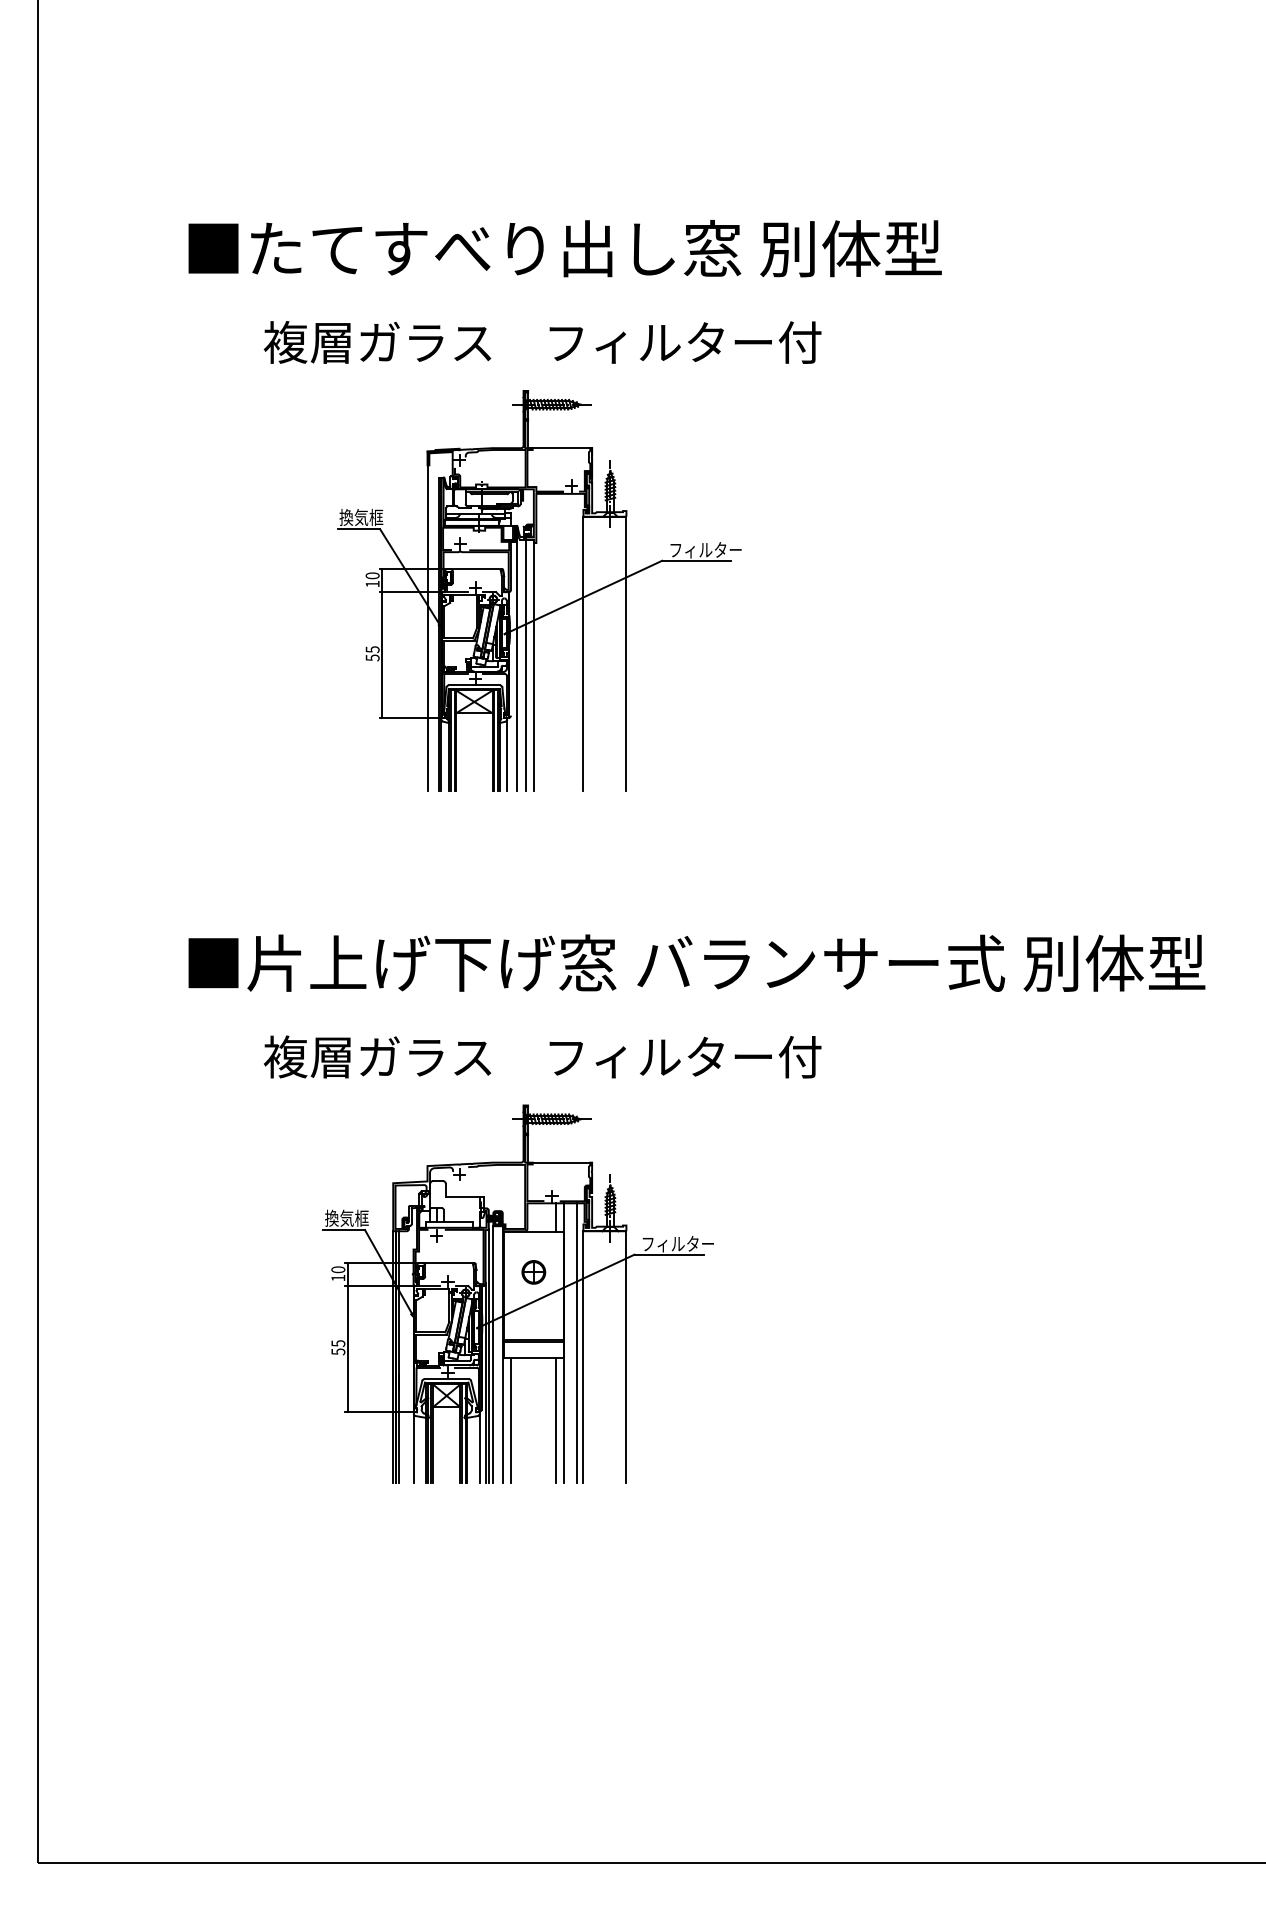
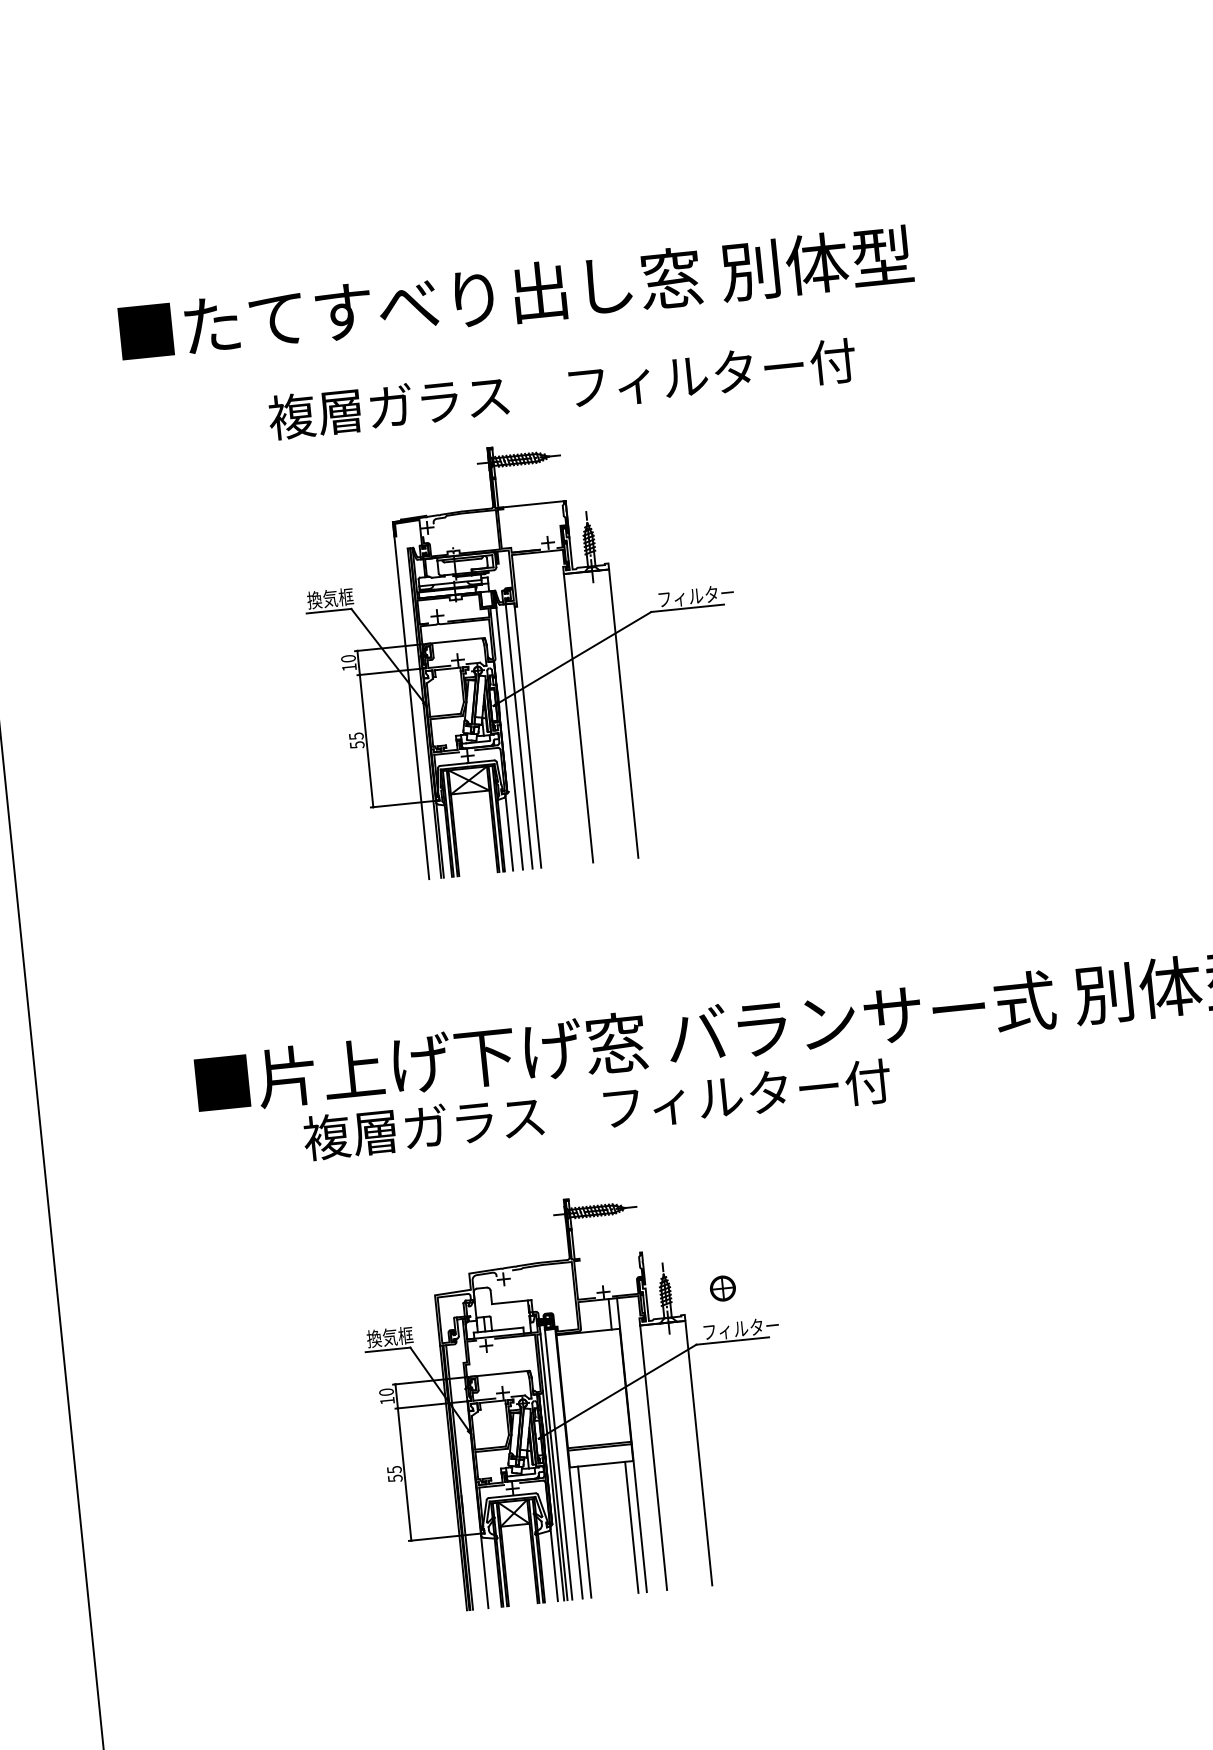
text: (542, 342) -> (562, 389), moved
text: (542, 1056) -> (597, 1109), moved
line: (561, 1162) -> (609, 1255), removed
part: (533, 1272) -> (722, 1288), moved
line: (577, 1342) -> (645, 1443), removed

